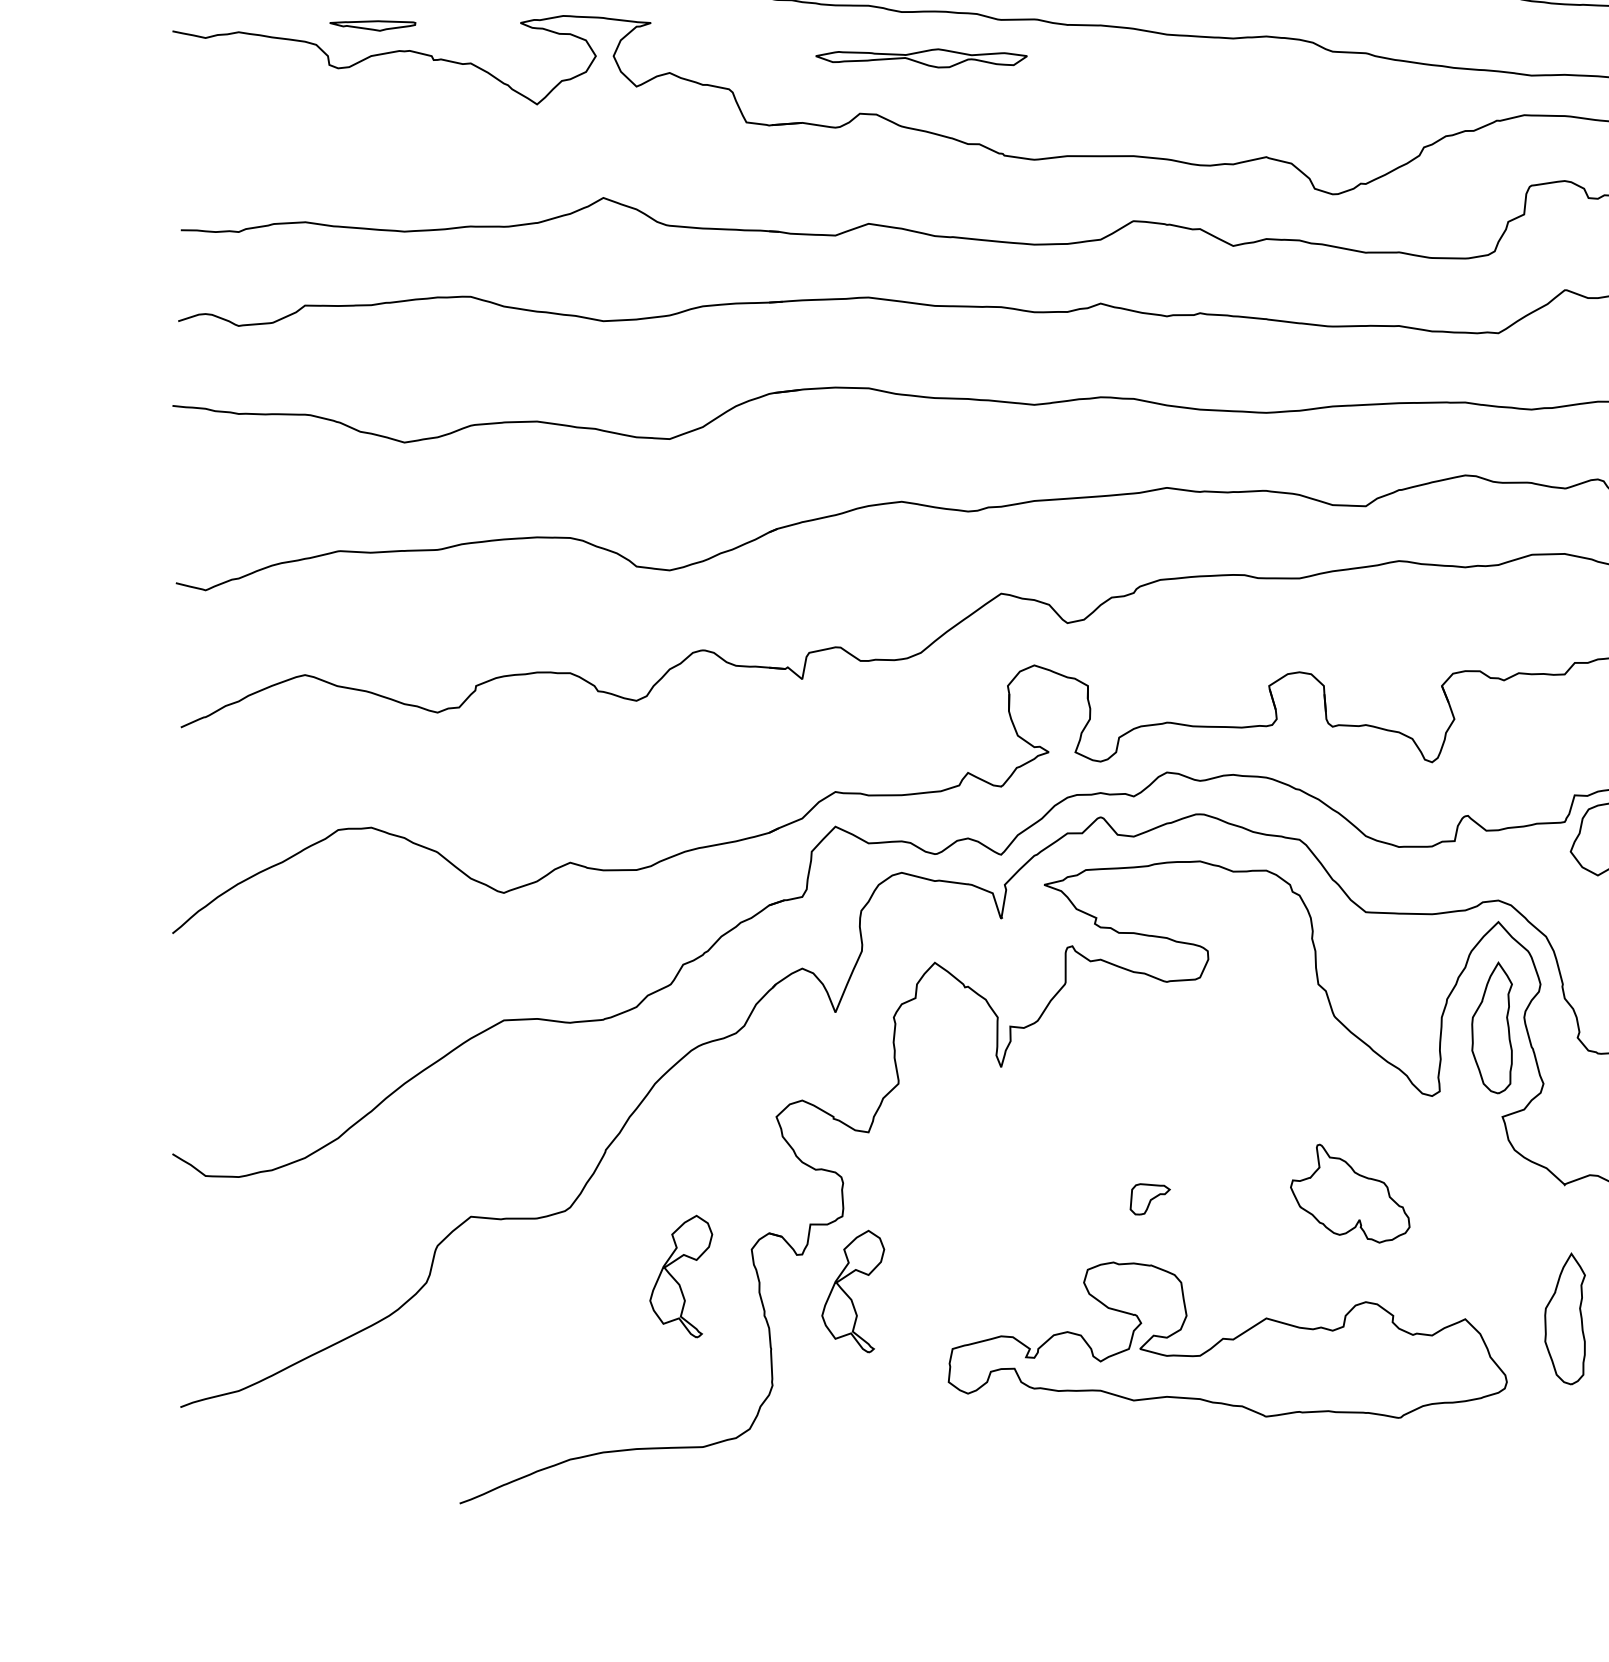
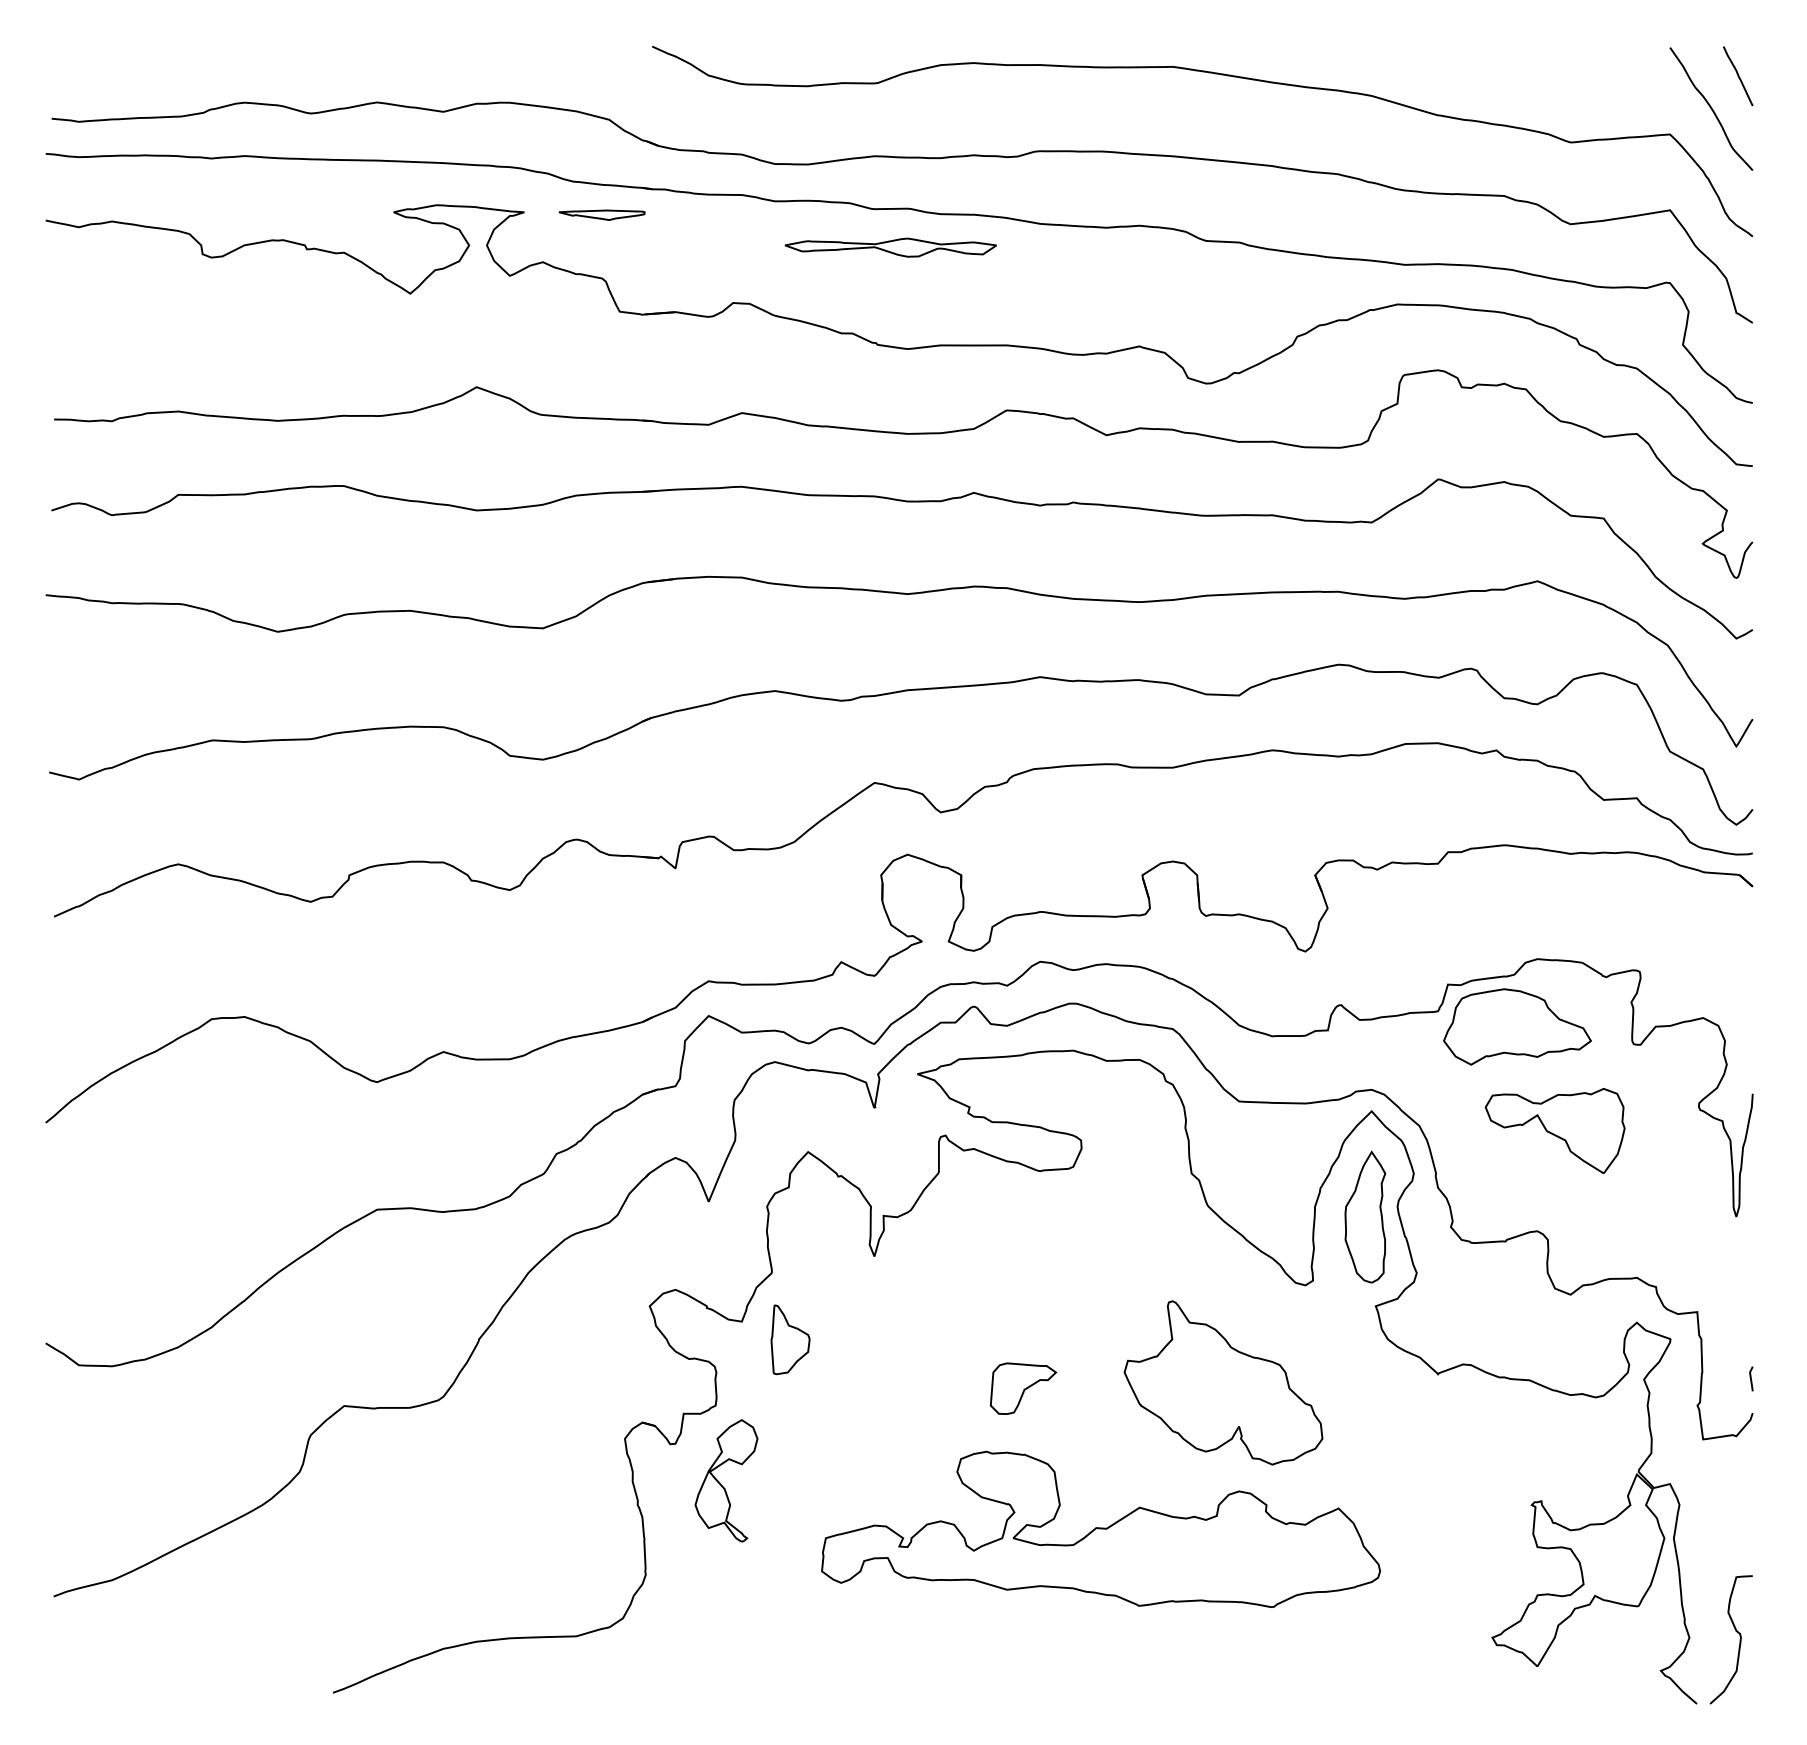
part: (372, 25) -> (601, 214), moved
part: (921, 58) -> (890, 247), moved
part: (917, 1150) -> (790, 1339), added
part: (1350, 1193) -> (1223, 1382), size x1.67
part: (1150, 1199) -> (1023, 1388), size x1.67
part: (675, 1278) -> (548, 1467), removed
part: (1565, 1318) -> (1438, 1507), removed

